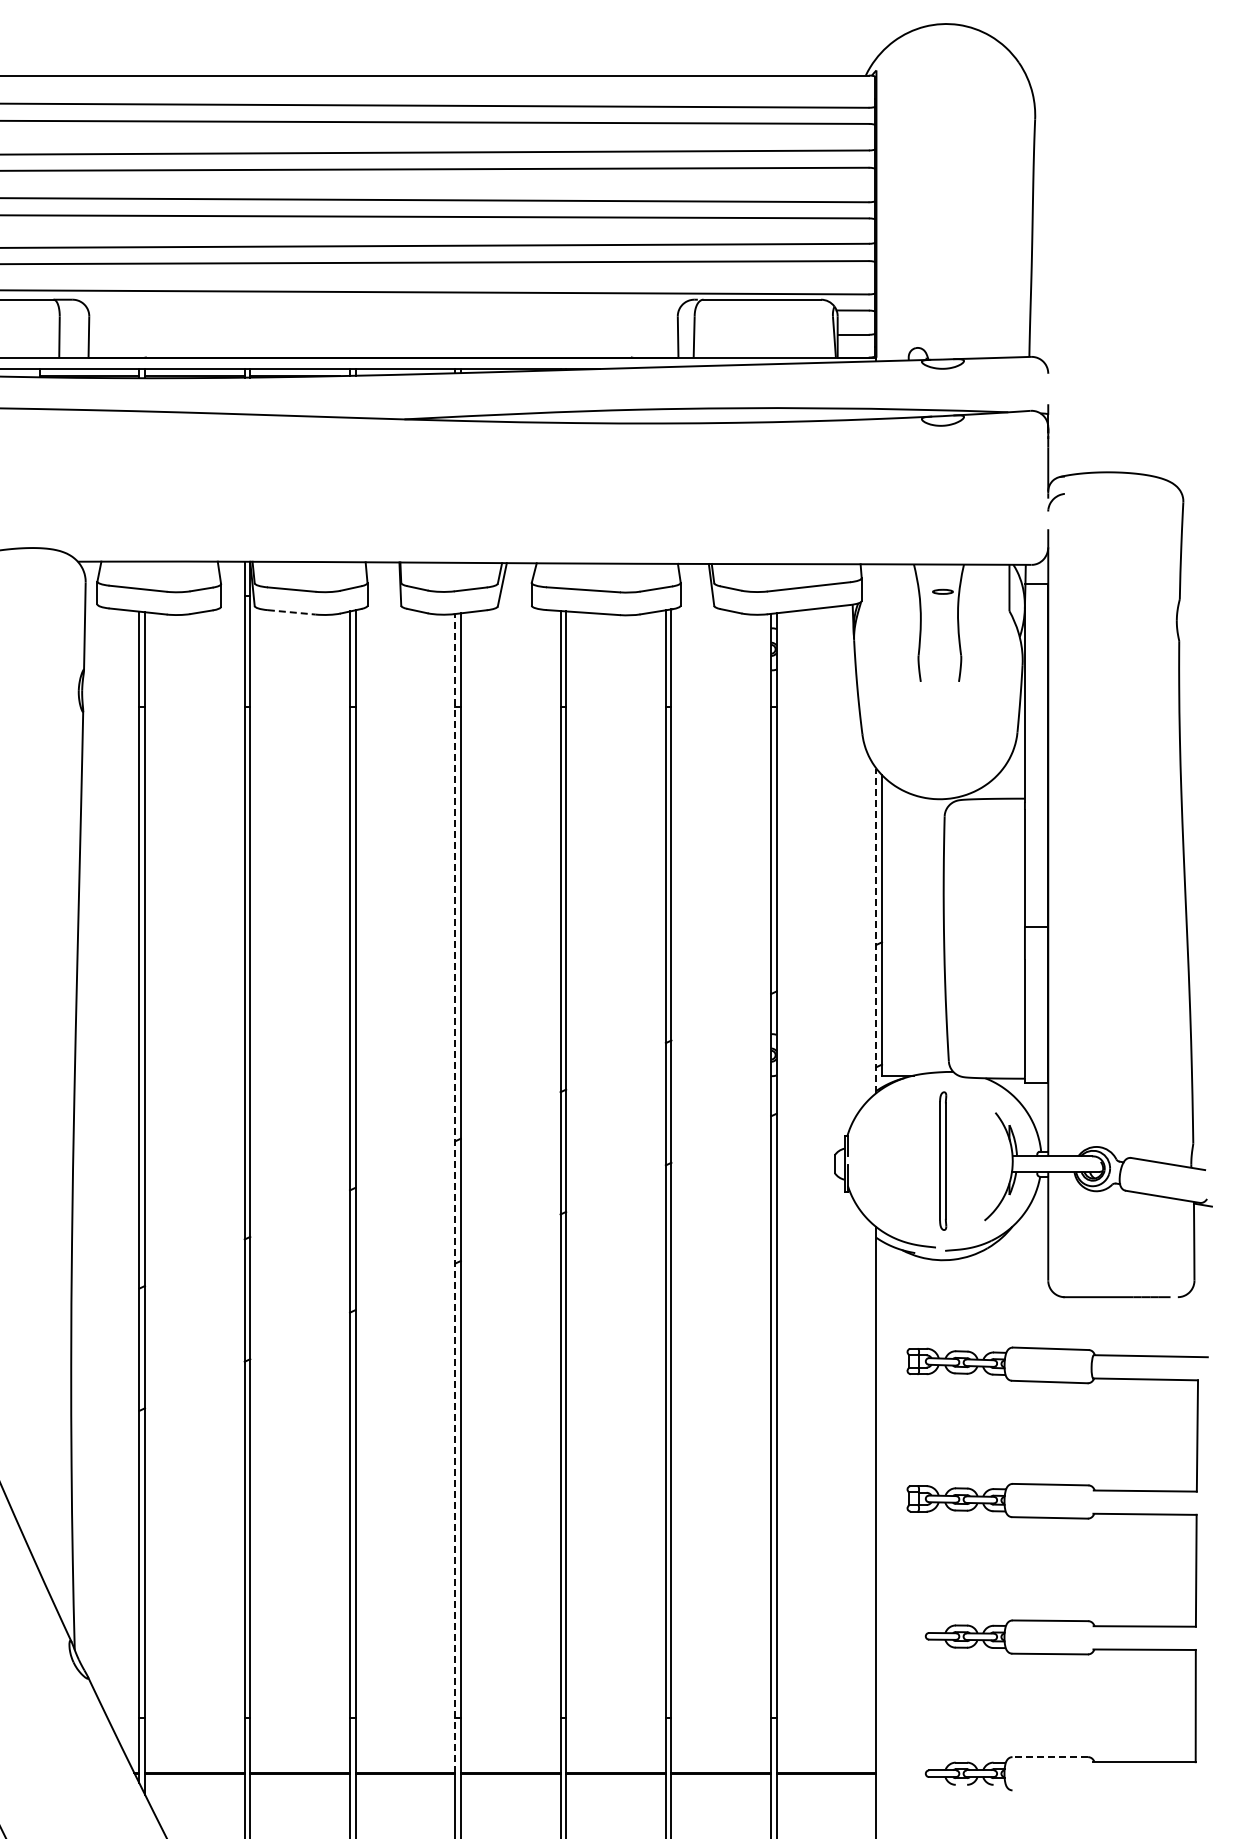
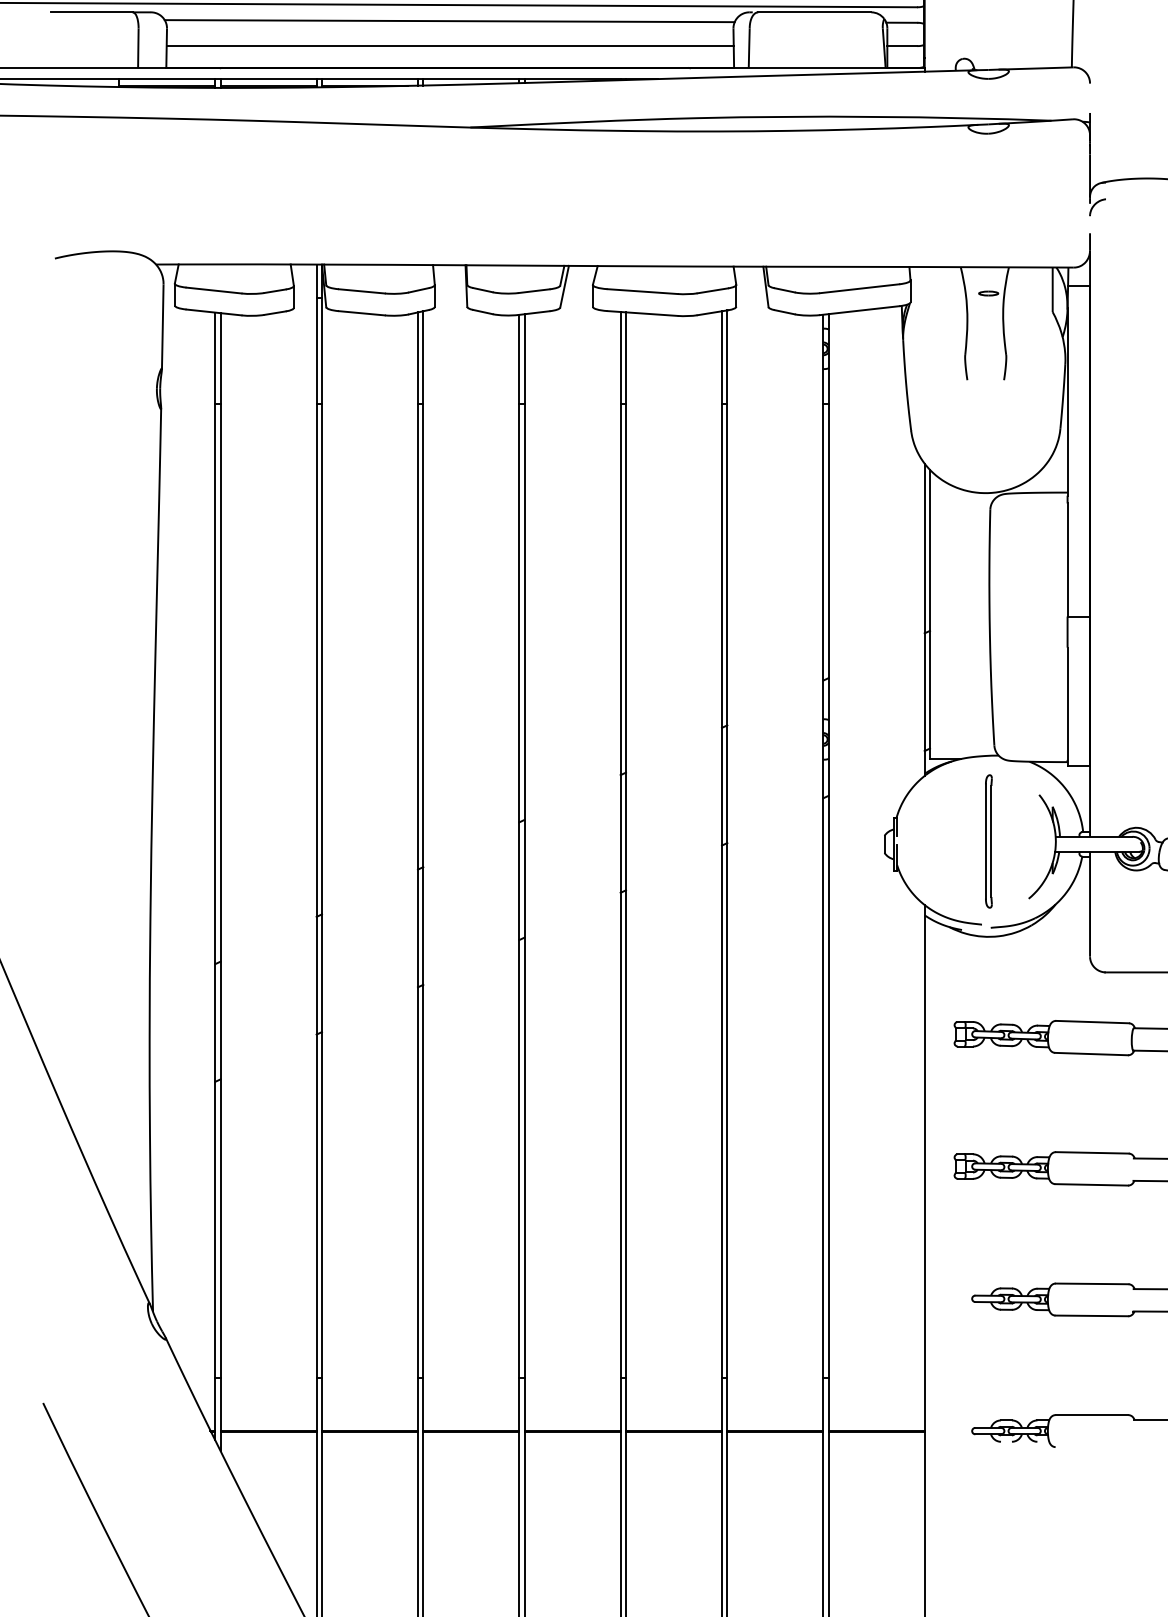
line: (382, 308) -> (449, 20), added
line: (383, 334) -> (450, 45), added
line: (291, 612) -> (361, 313), dashed -> solid
line: (876, 930) -> (924, 619), dashed -> solid
line: (455, 1193) -> (519, 872), dashed -> solid
line: (1050, 1757) -> (1092, 1415), dashed -> solid

